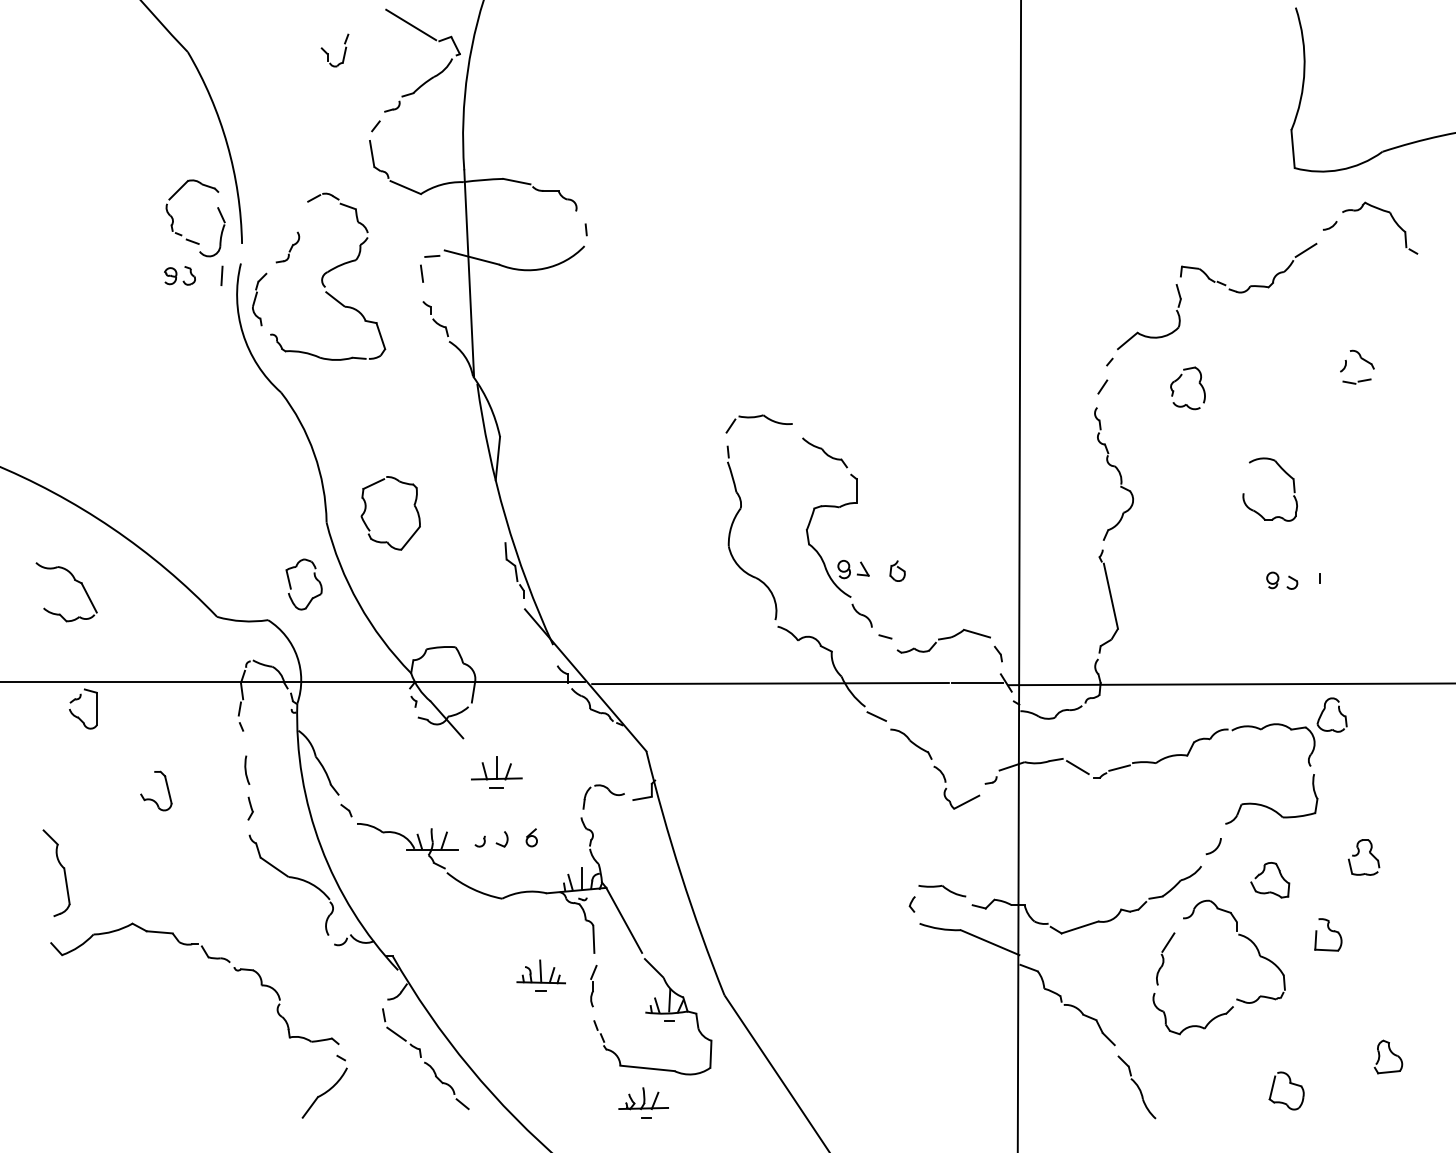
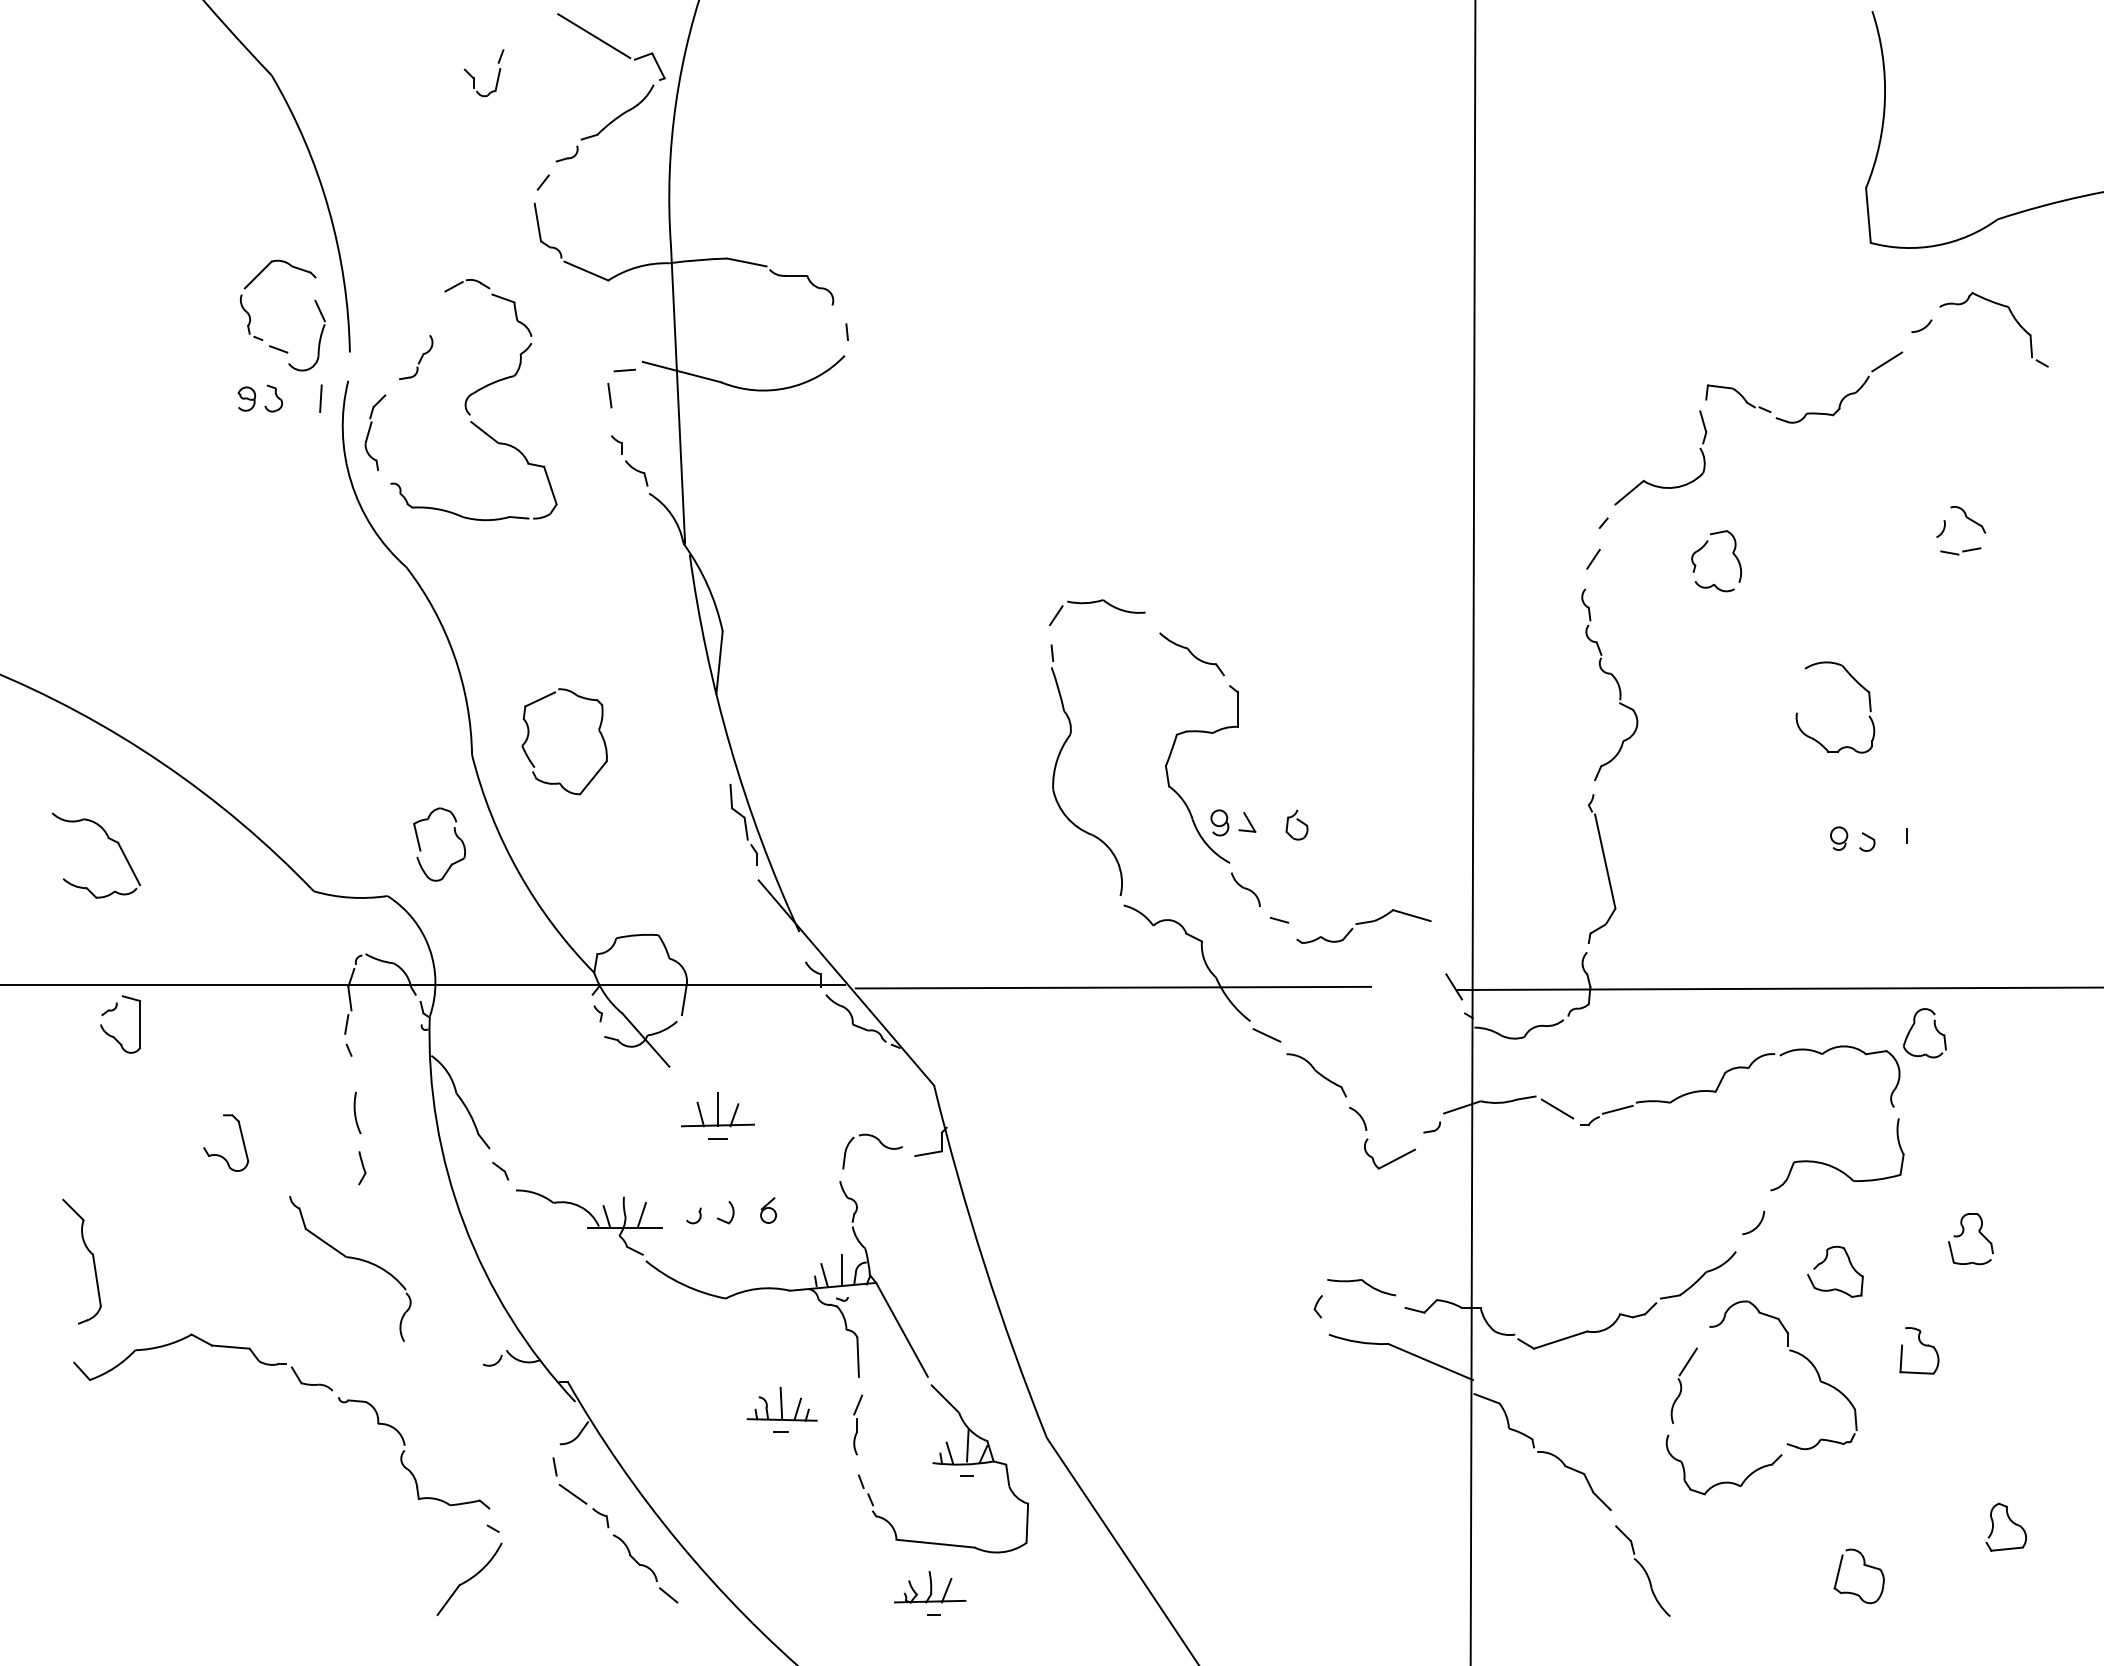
part: (998, 653) -> (1442, 944), removed
line: (977, 683) -> (1412, 987), removed
part: (290, 884) -> (349, 1267), moved

